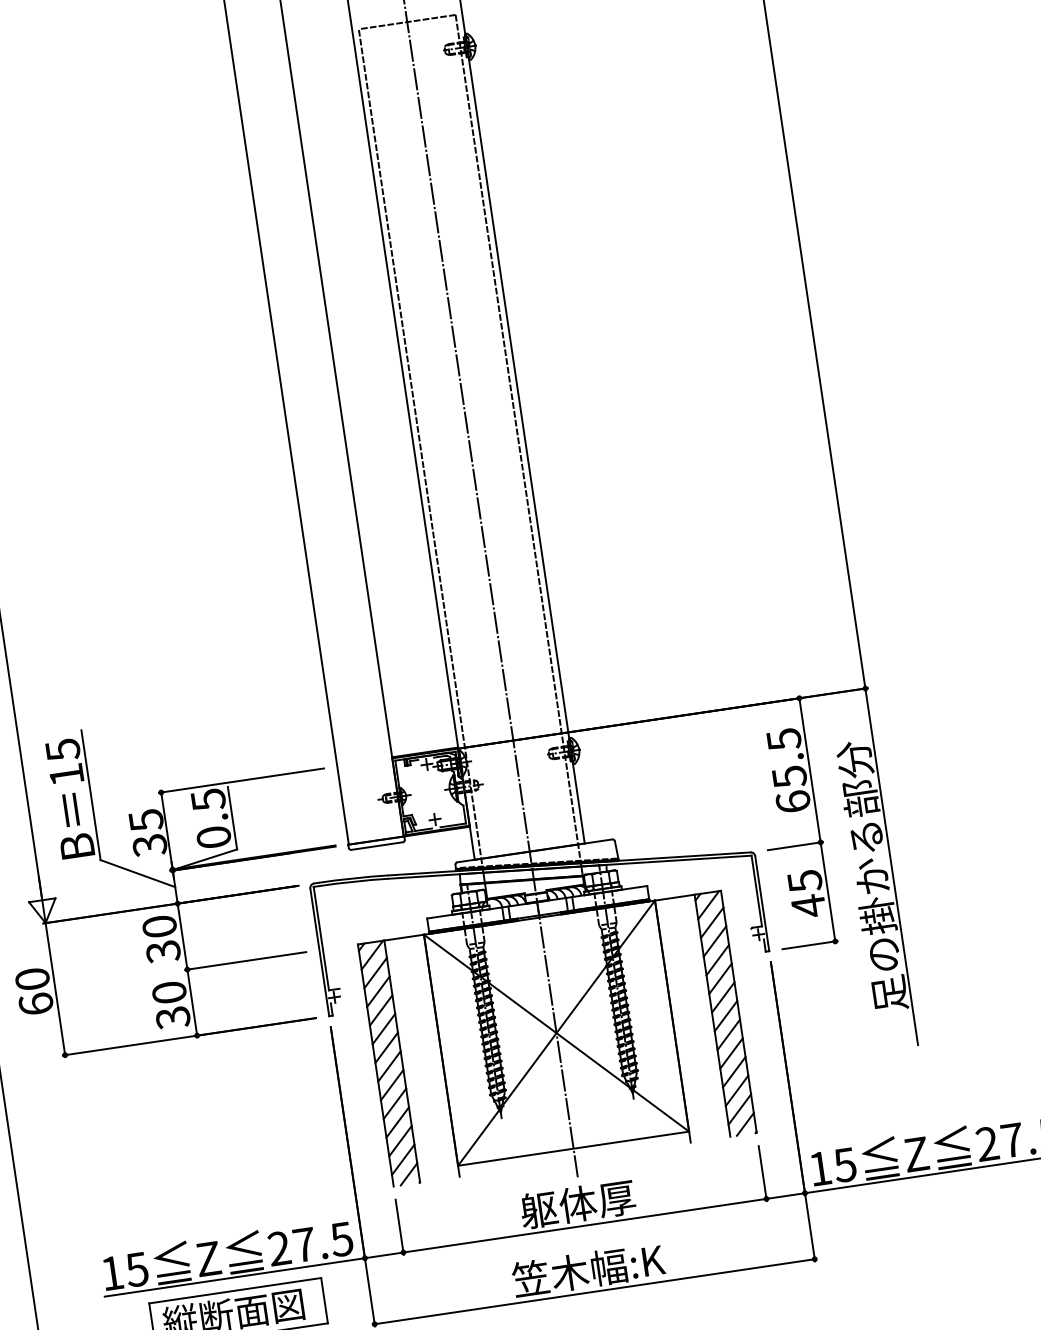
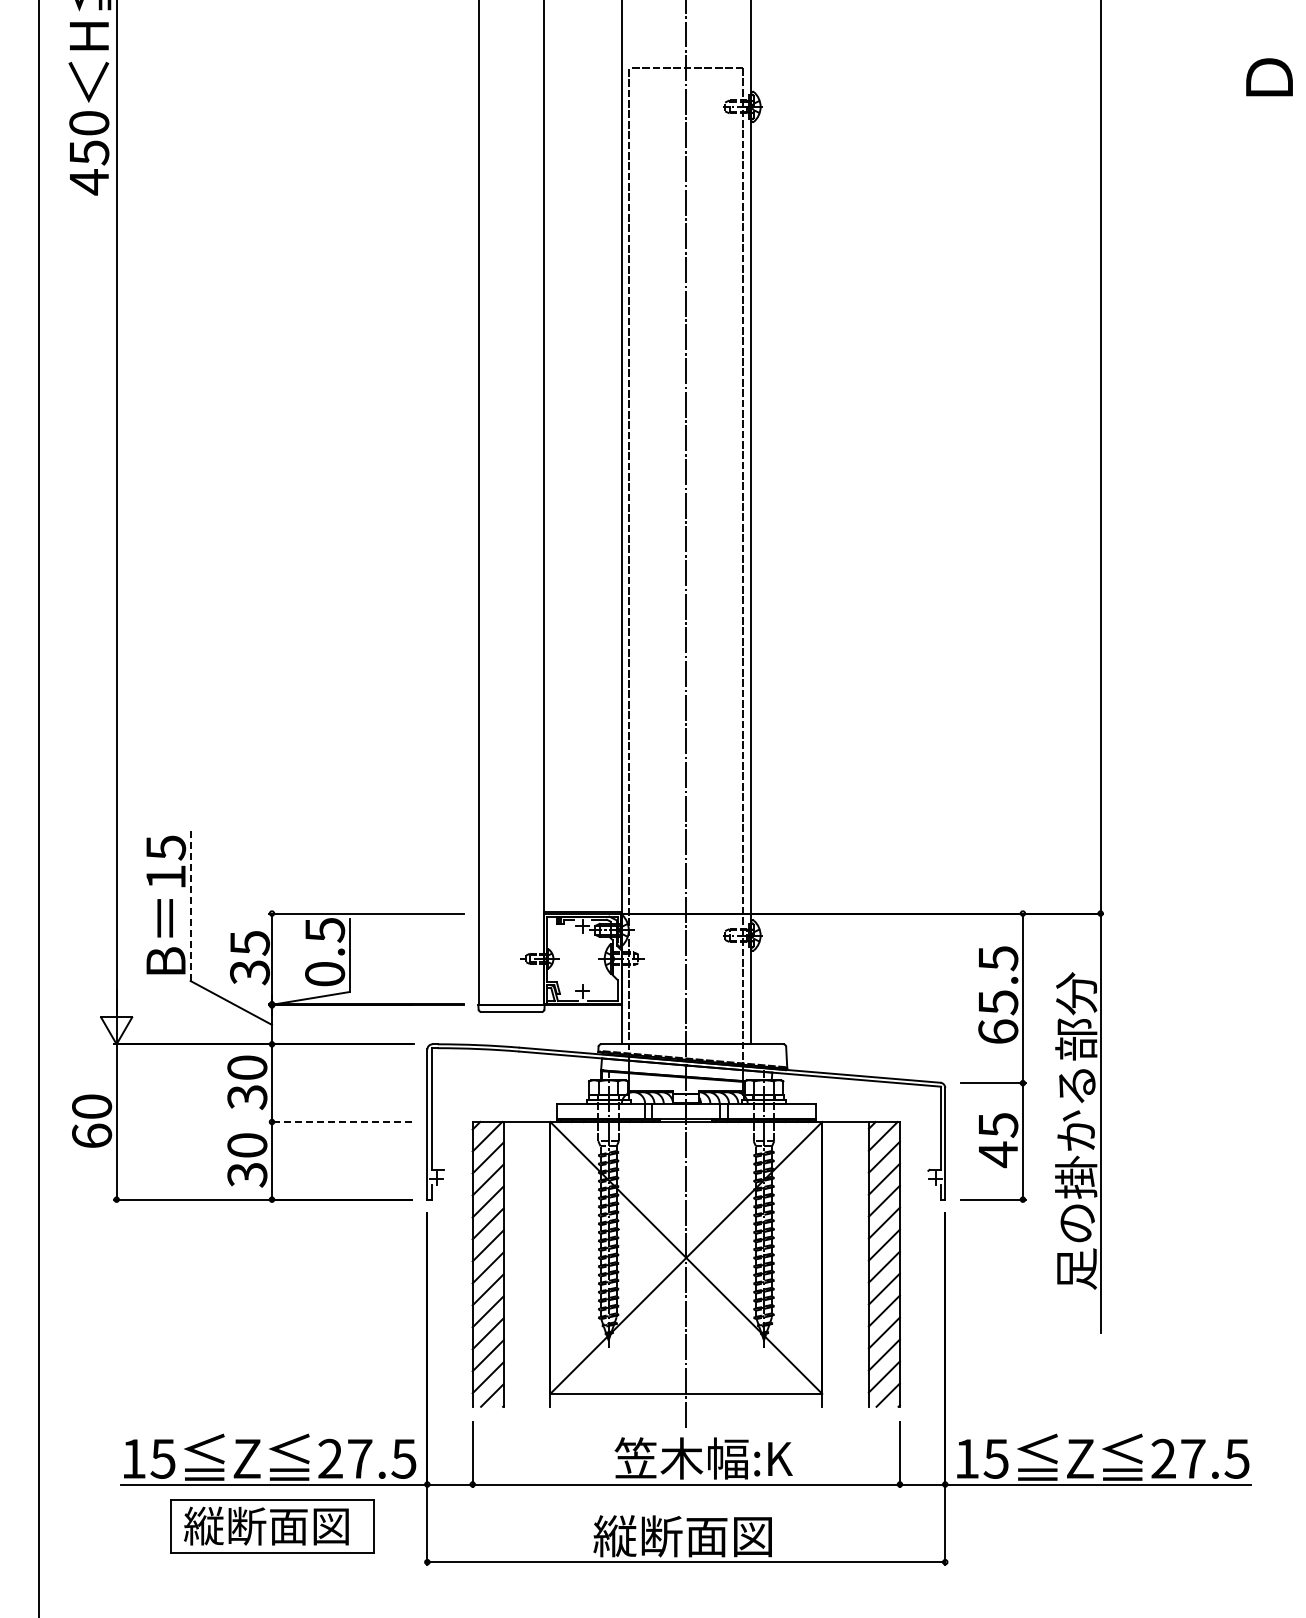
line: (90, 795) -> (190, 904), solid -> dashed
line: (245, 960) -> (340, 1121), solid -> dashed
text: (596, 1201) -> (703, 1458), 躯体厚 -> 笠木幅:K
text: (588, 1270) -> (682, 1536), 笠木幅:K -> 縦断面図

